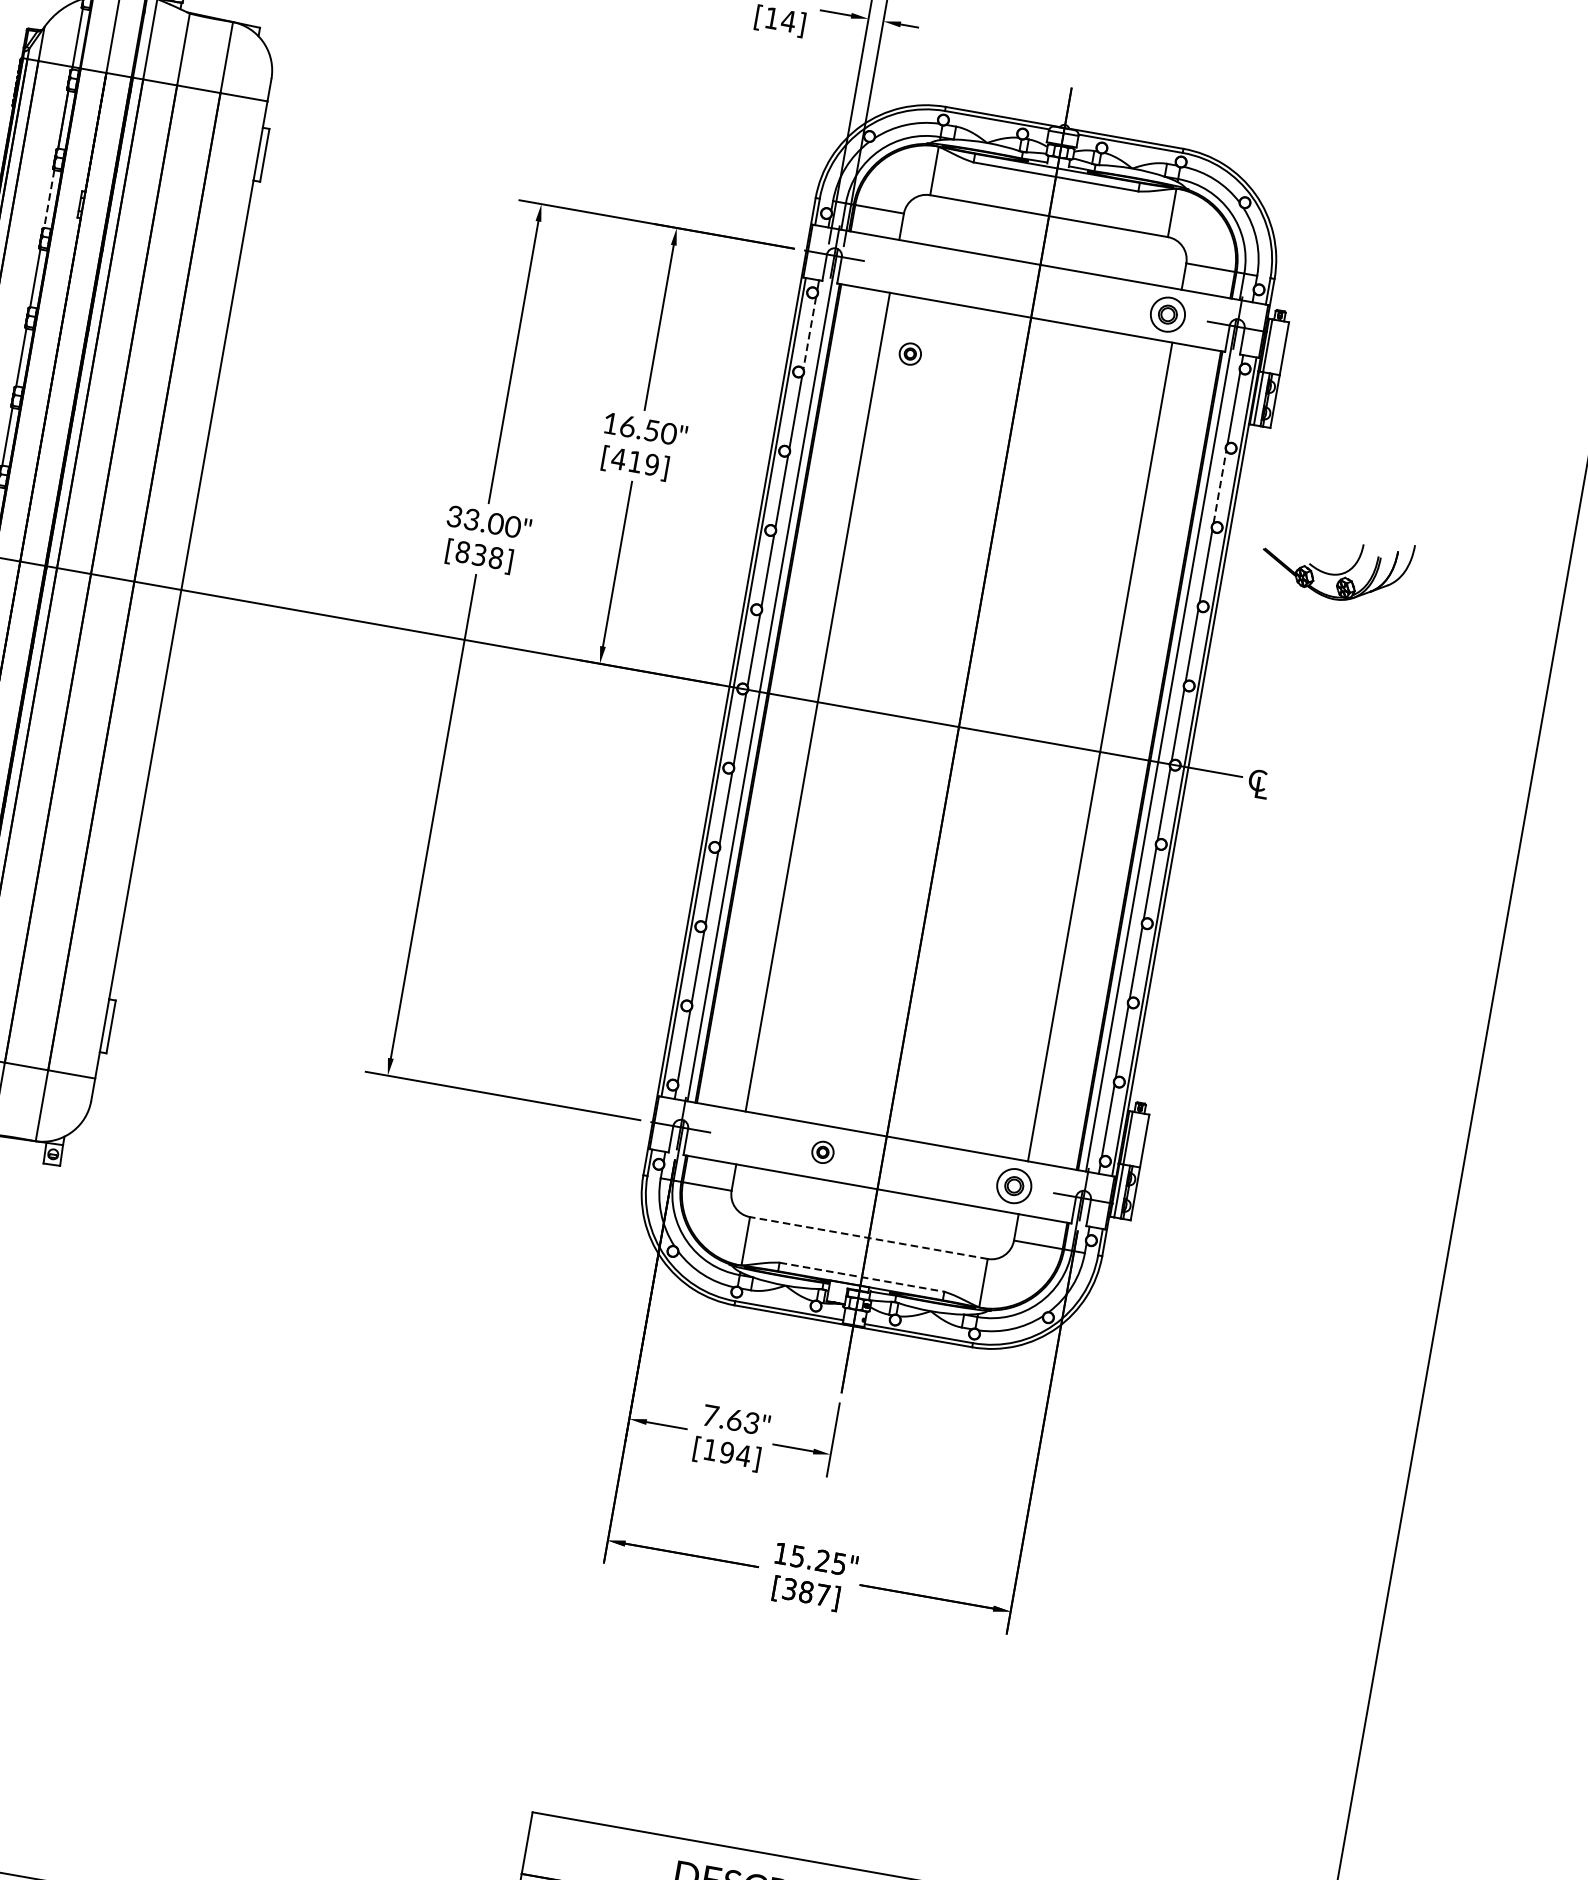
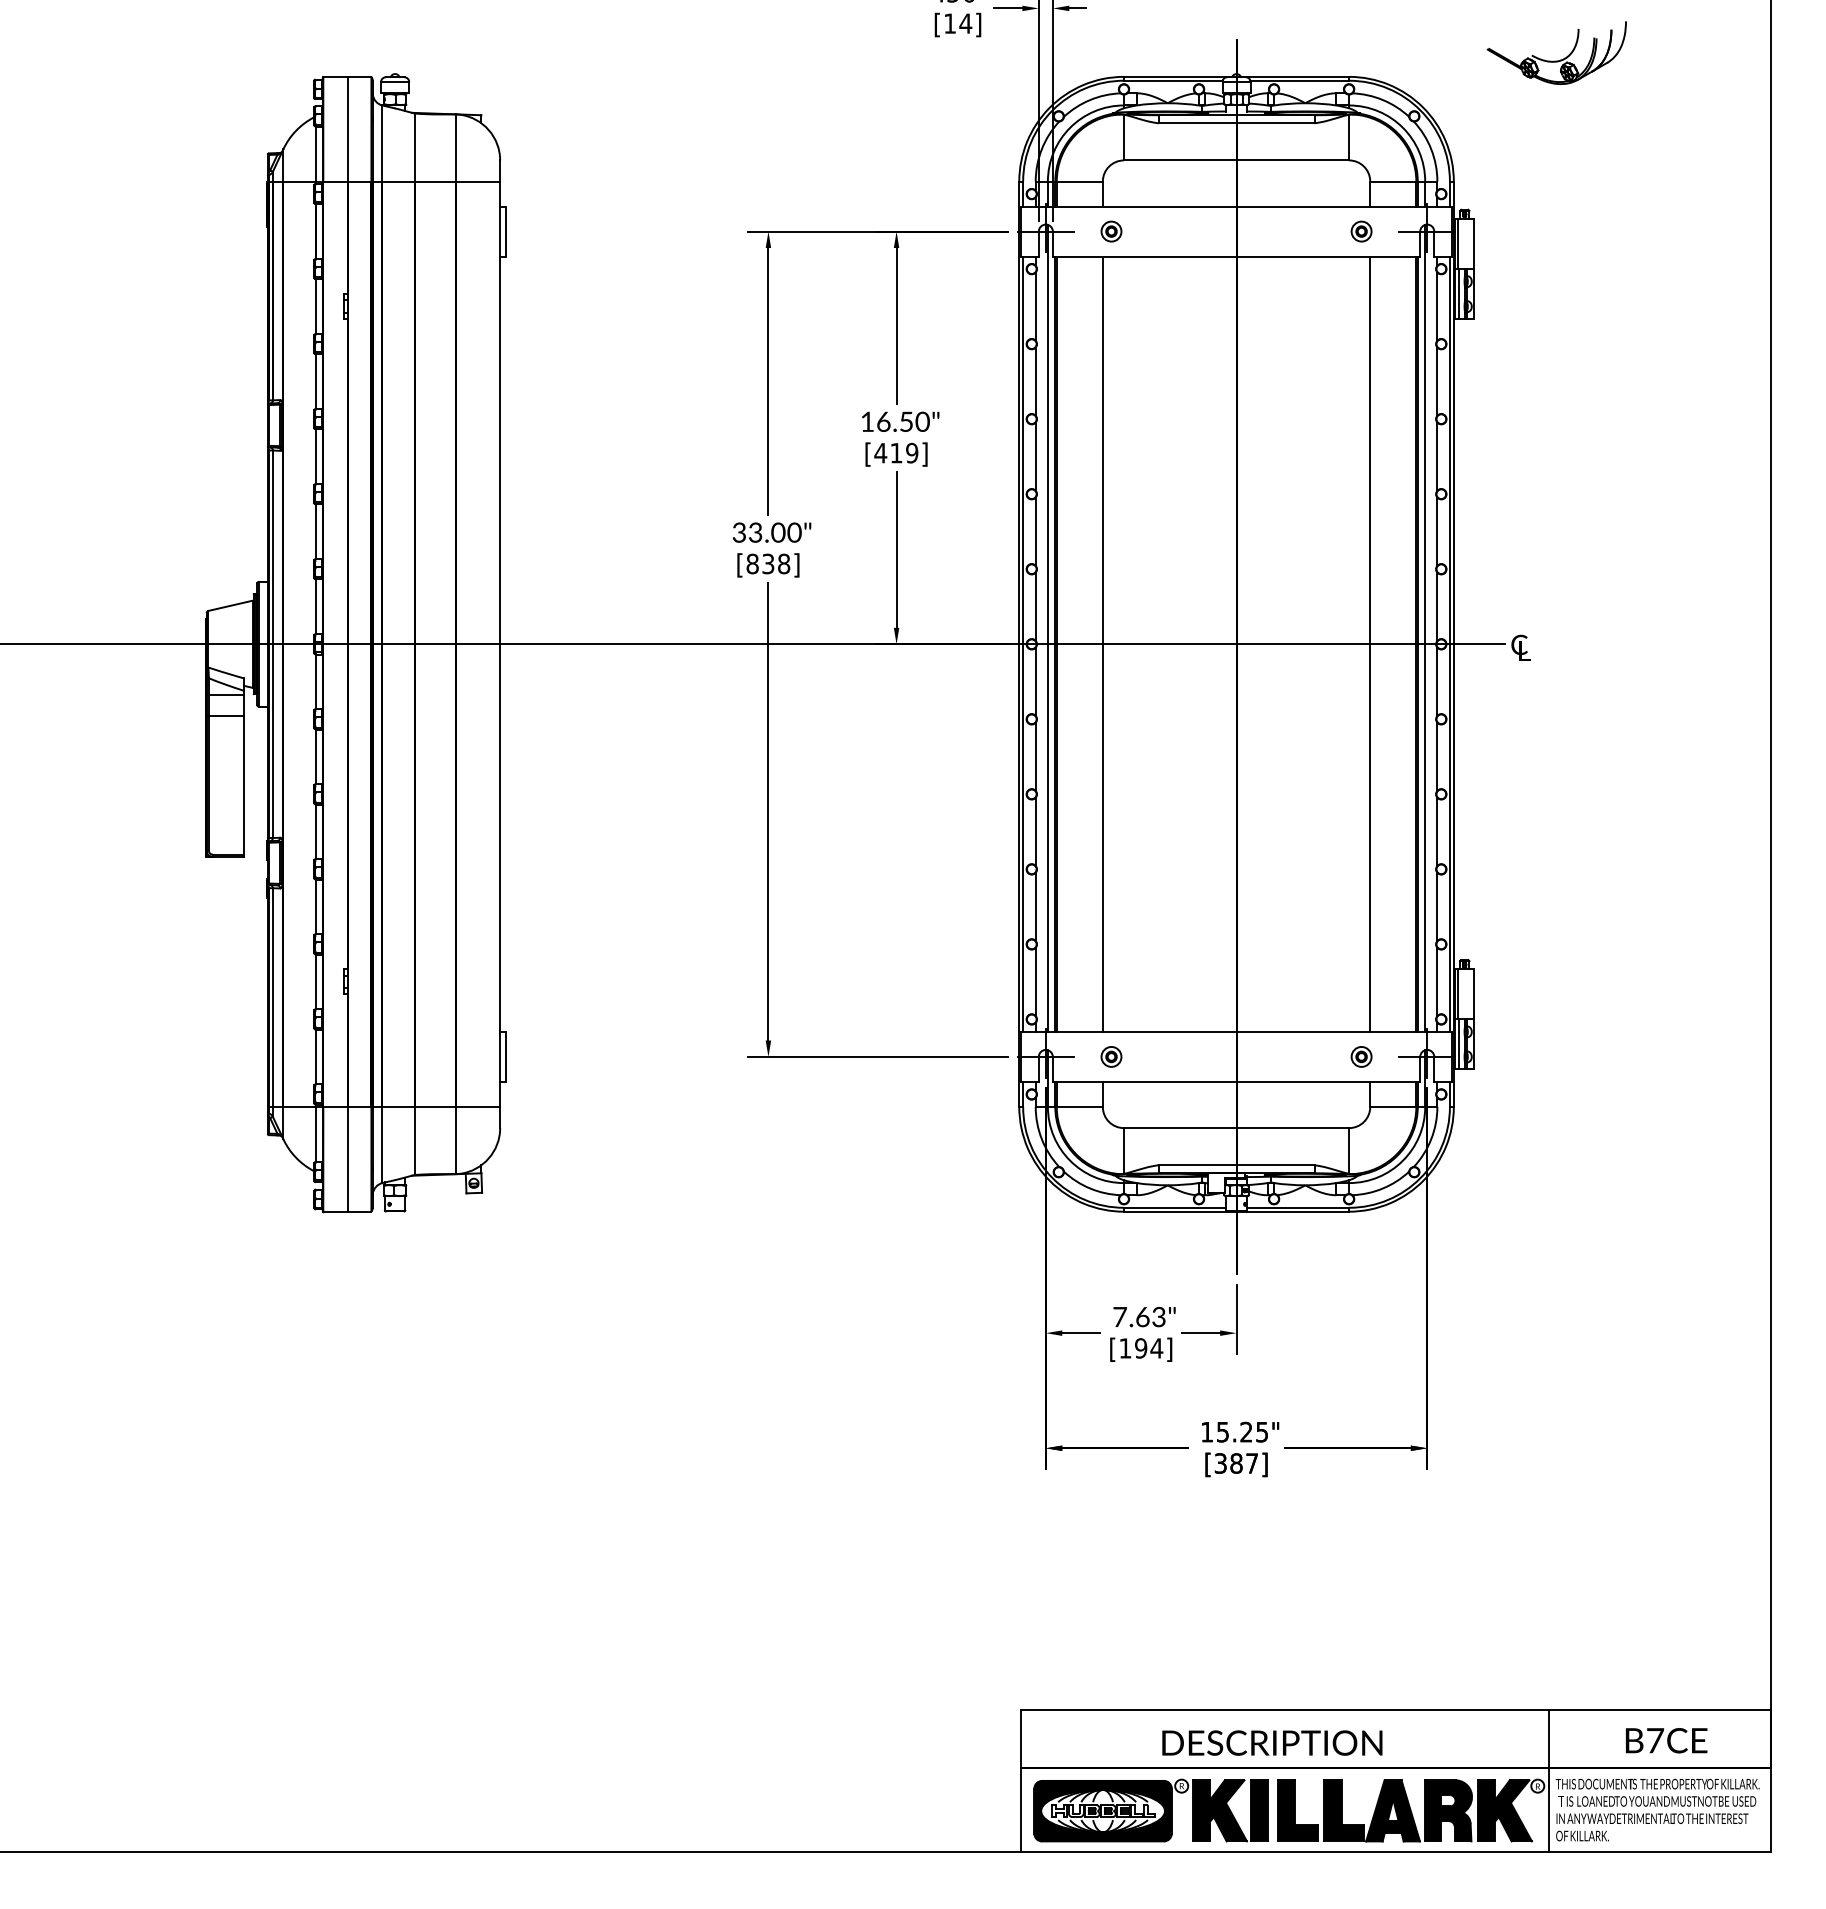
line: (49, 199) -> (315, 307), dashed -> solid
part: (1167, 314) -> (1361, 231), size x0.62
line: (809, 334) -> (1035, 307), dashed -> solid
part: (910, 353) -> (1111, 231), moved
line: (1220, 487) -> (1437, 381), dashed -> solid
part: (1334, 573) -> (1556, 60), moved
part: (823, 1151) -> (1111, 1056), moved
part: (1014, 1185) -> (1361, 1056), size x0.62
line: (868, 1238) -> (1236, 1128), dashed -> solid
line: (861, 1277) -> (1236, 1165), dashed -> solid

